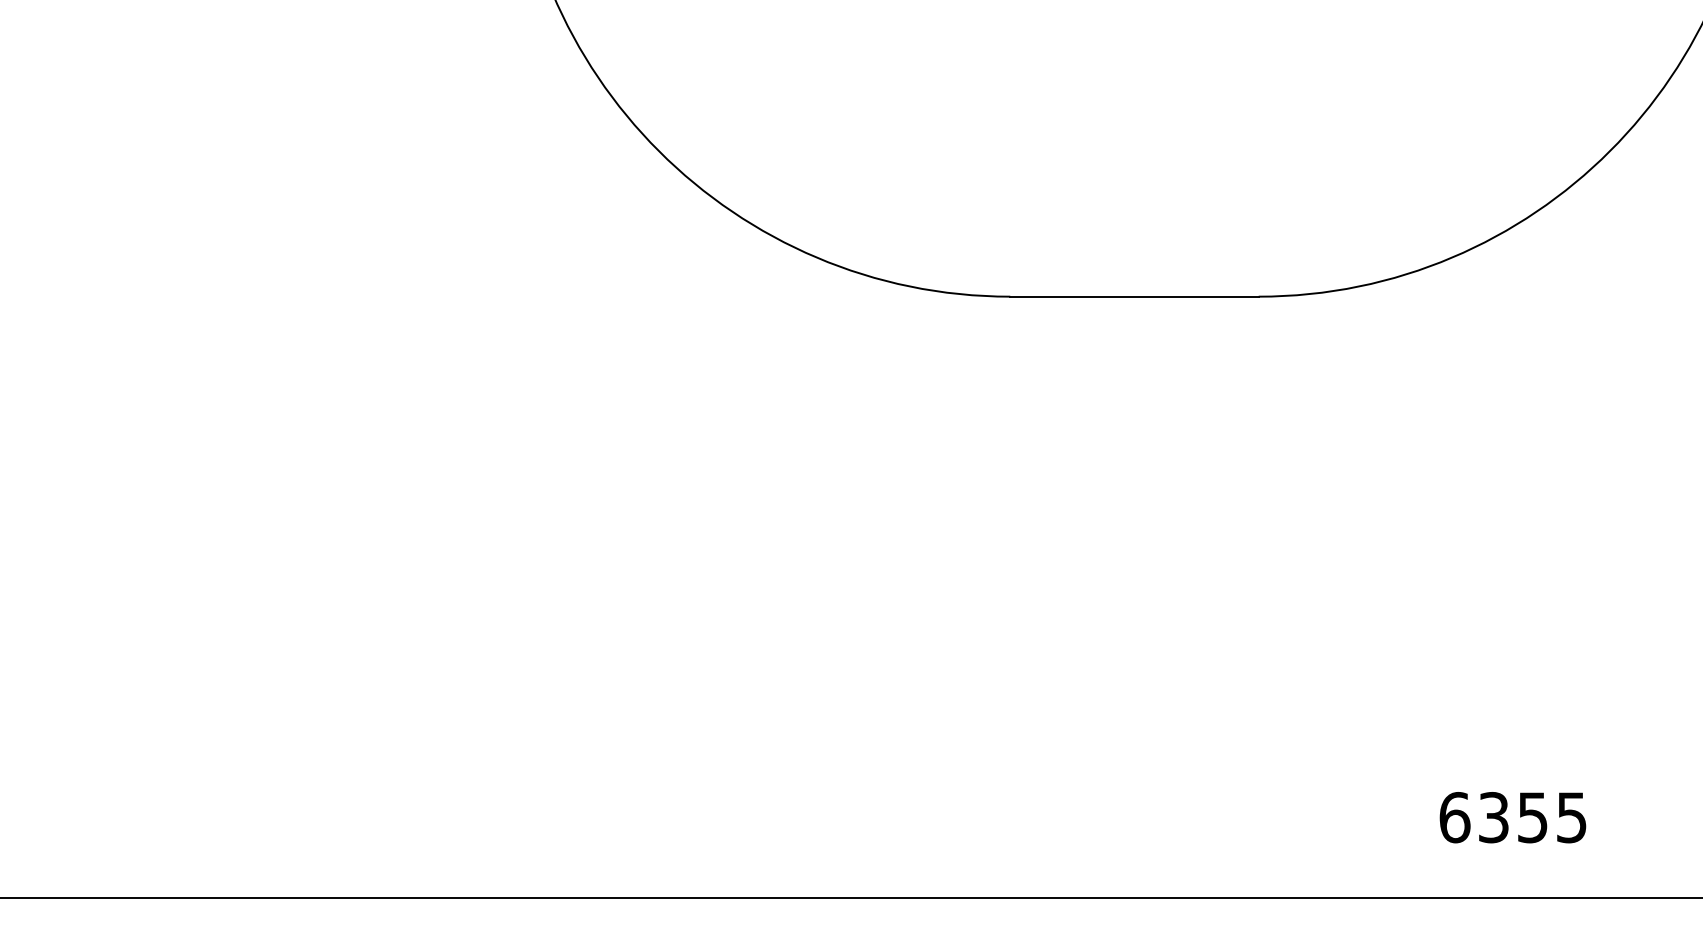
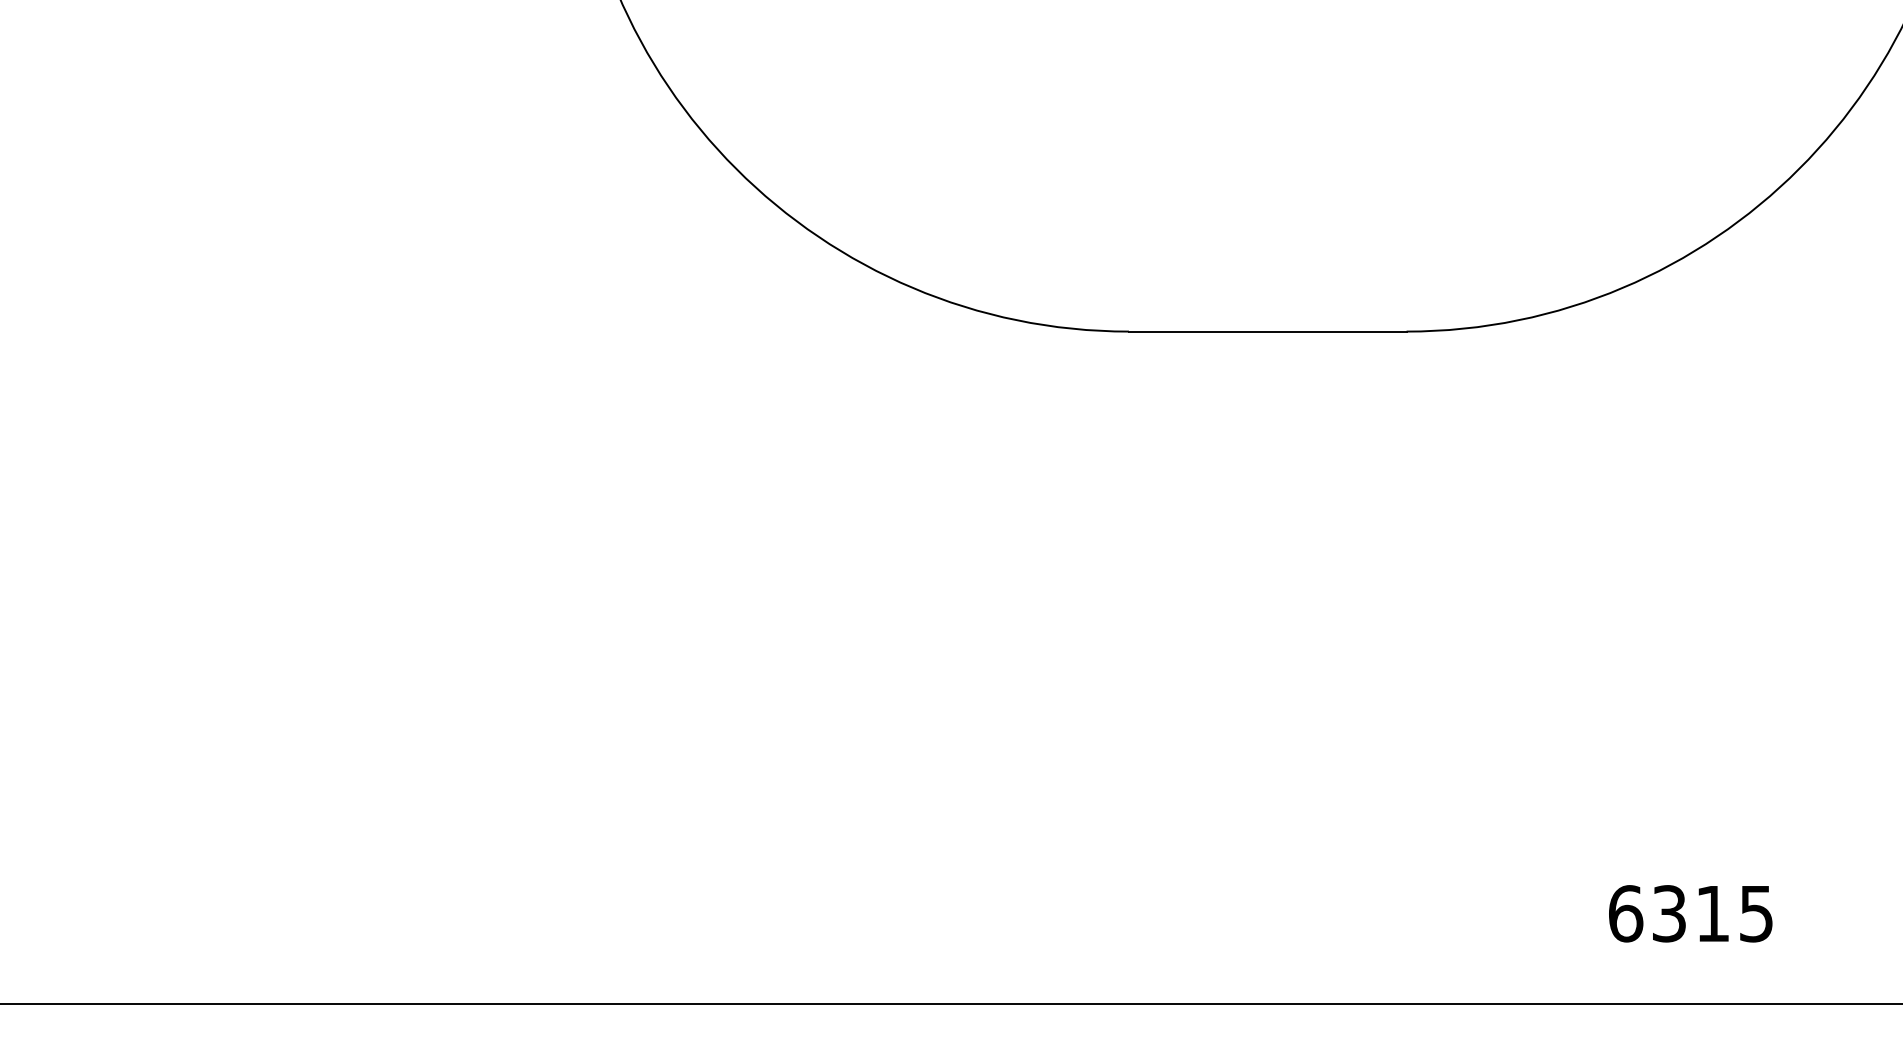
text: (1532, 818) -> (1712, 914), 6355 -> 6315

